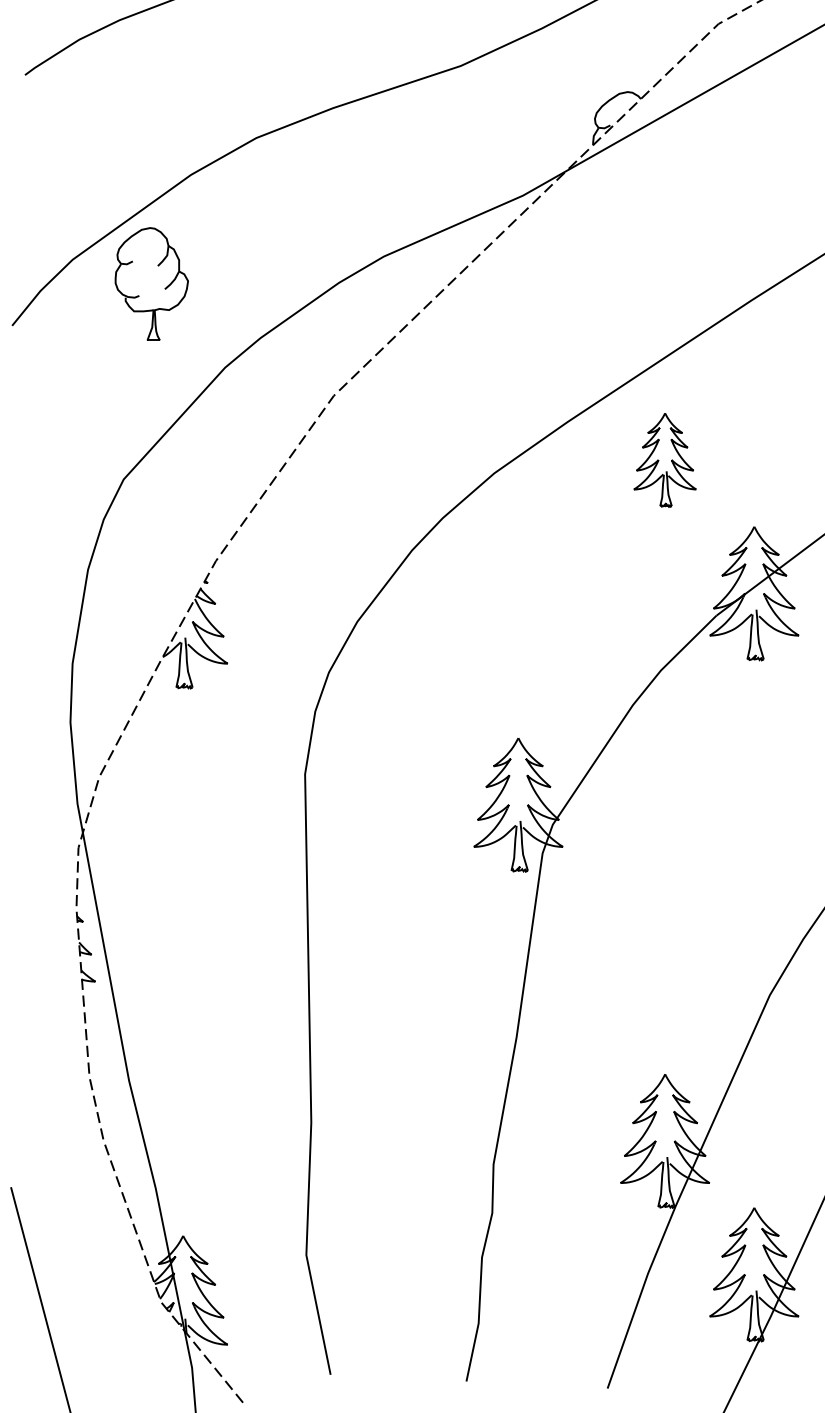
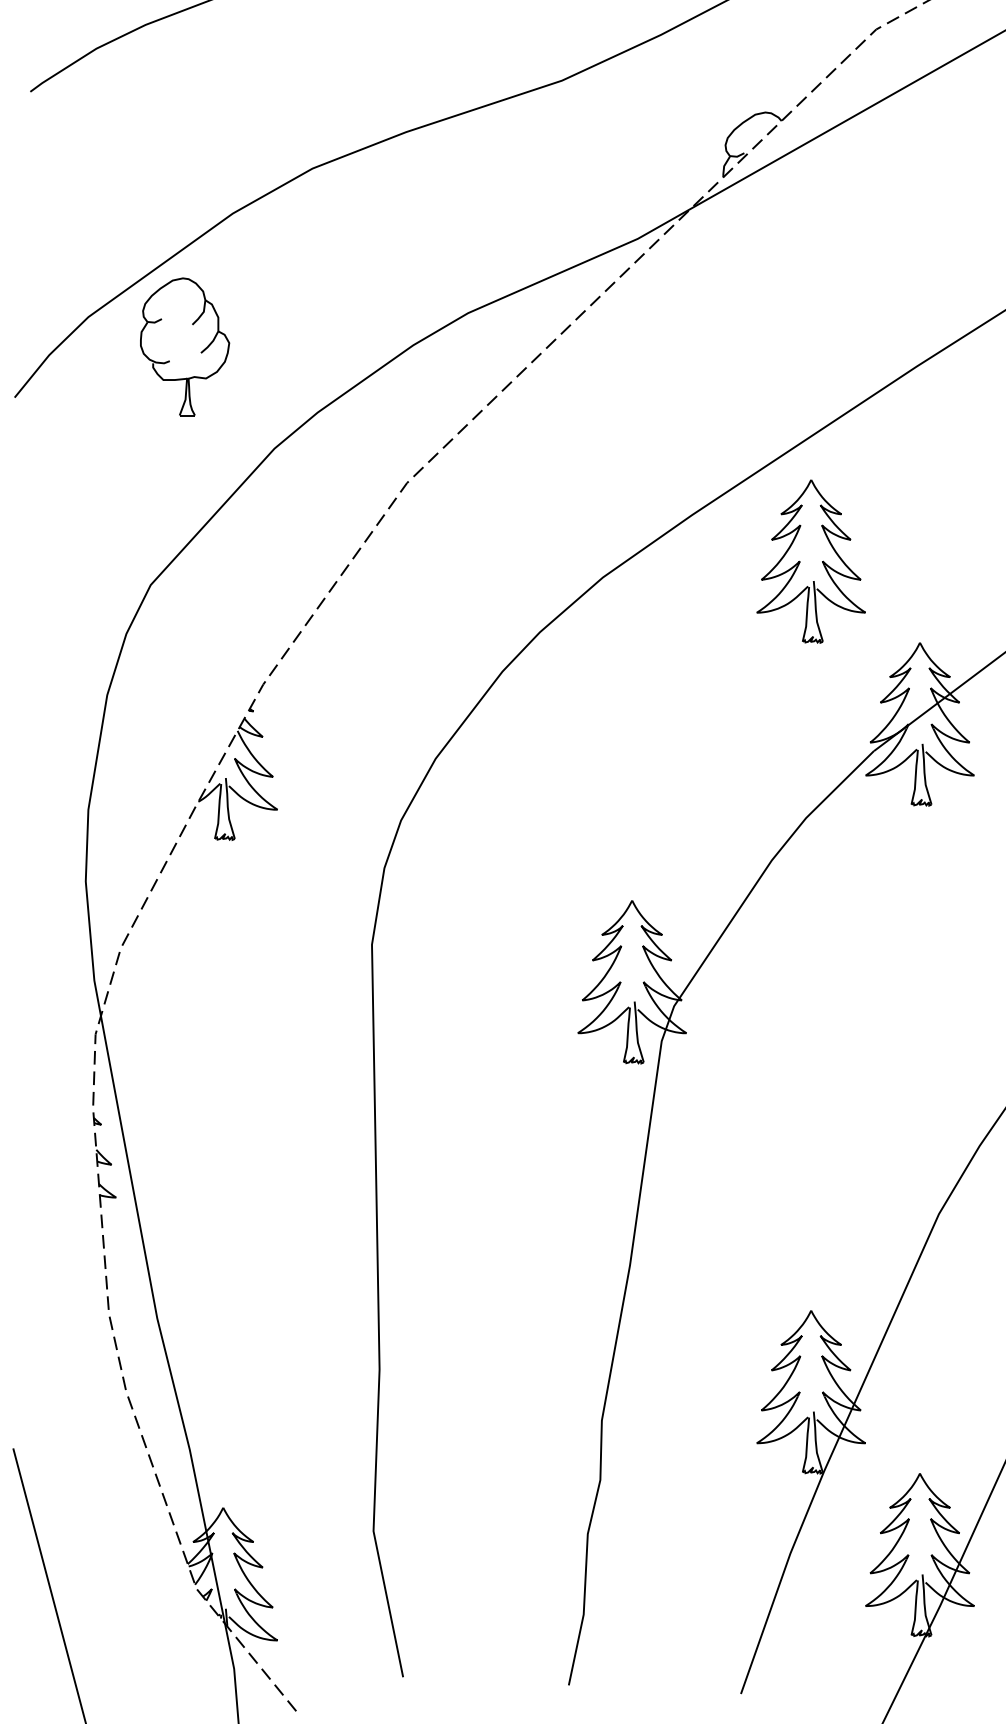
part: (664, 460) -> (810, 561), size x1.43

